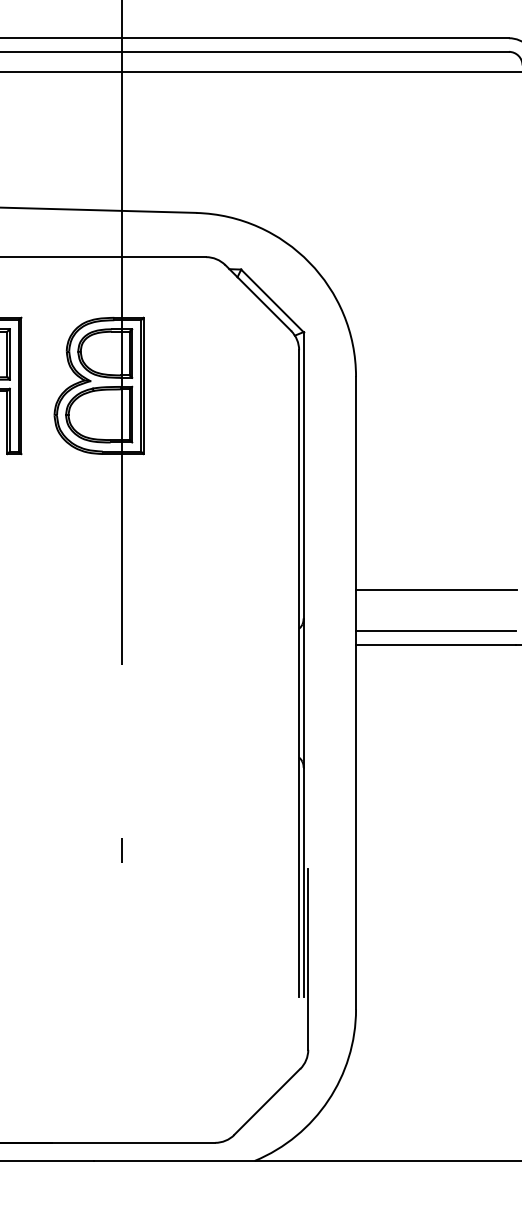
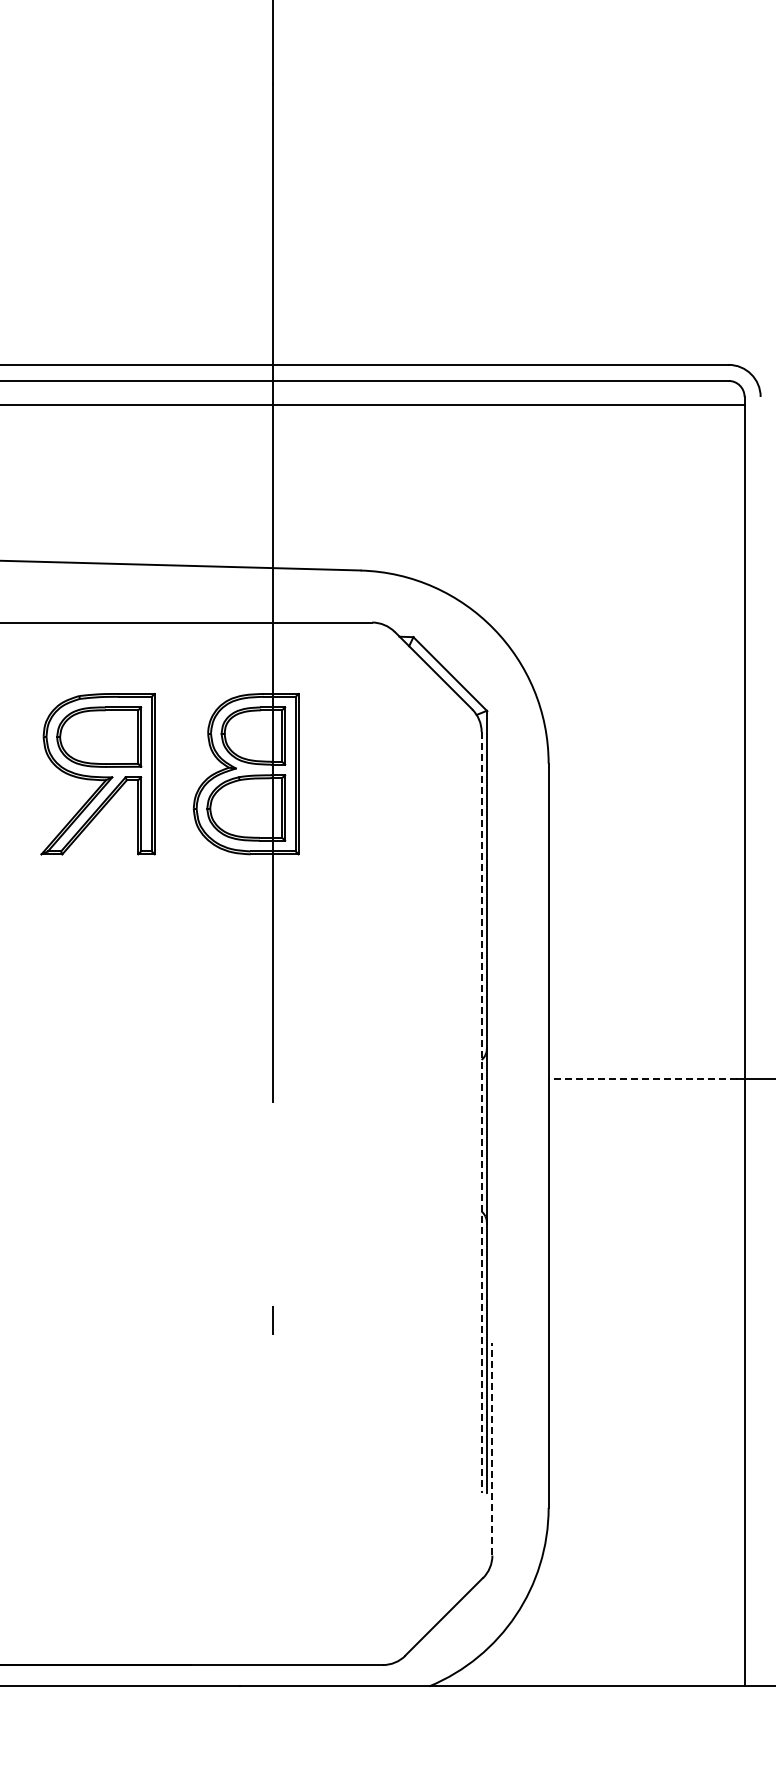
line: (435, 590) -> (642, 1014), removed
line: (435, 630) -> (642, 1062), removed
line: (435, 644) -> (642, 1078), solid -> dashed
line: (299, 674) -> (481, 1113), solid -> dashed
line: (308, 958) -> (492, 1448), solid -> dashed

